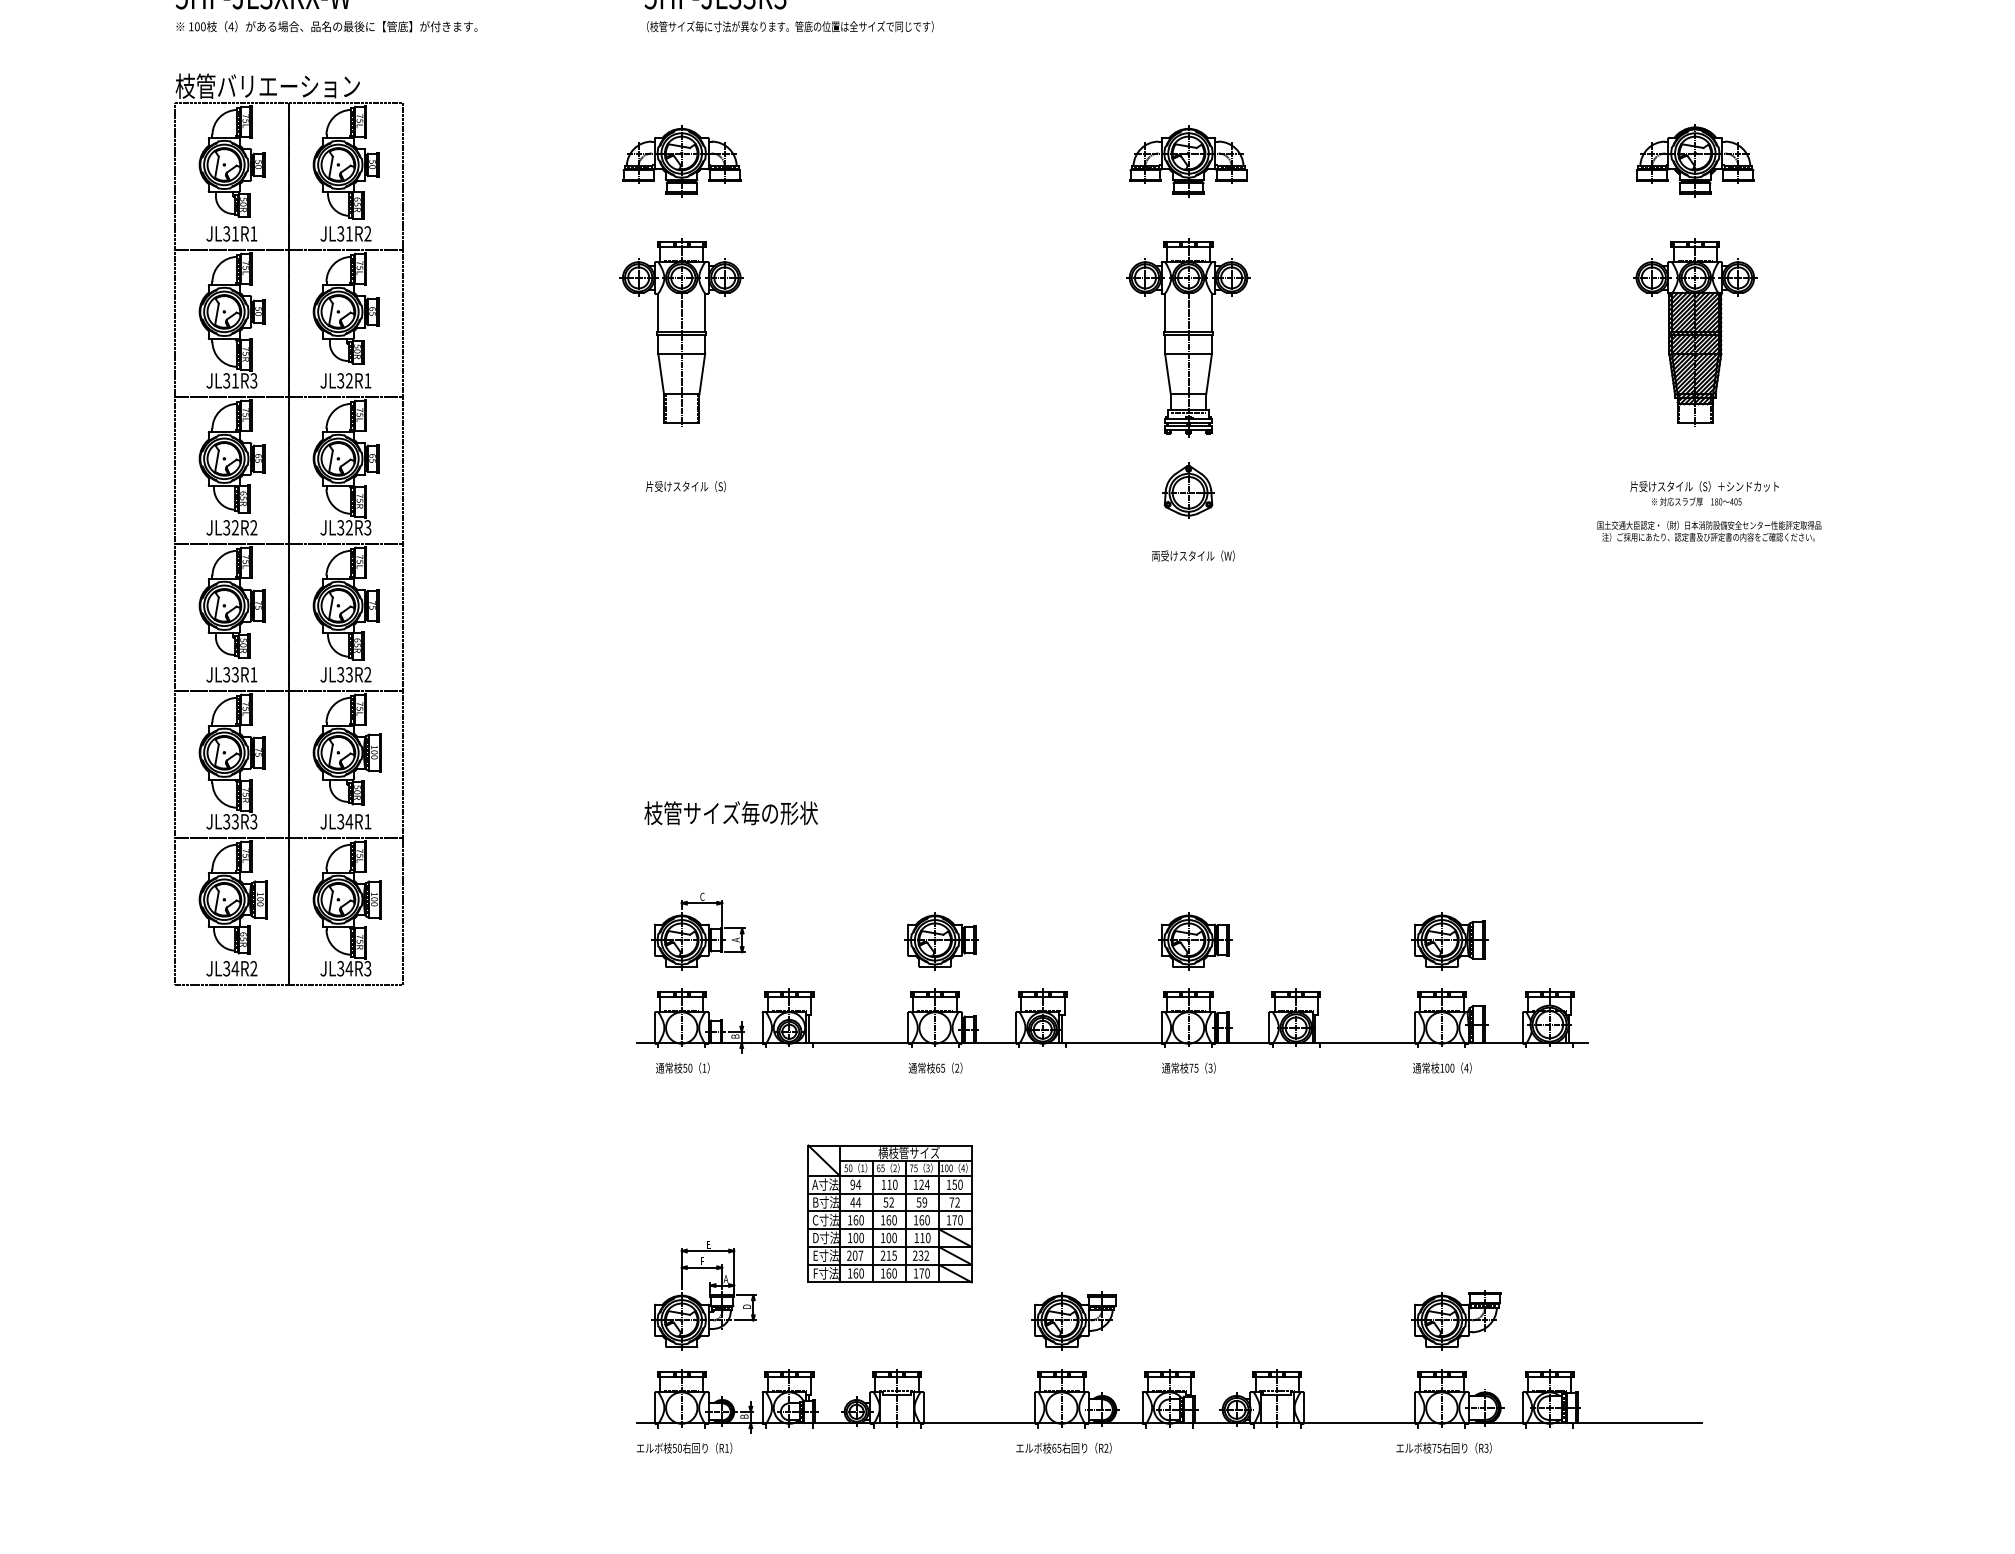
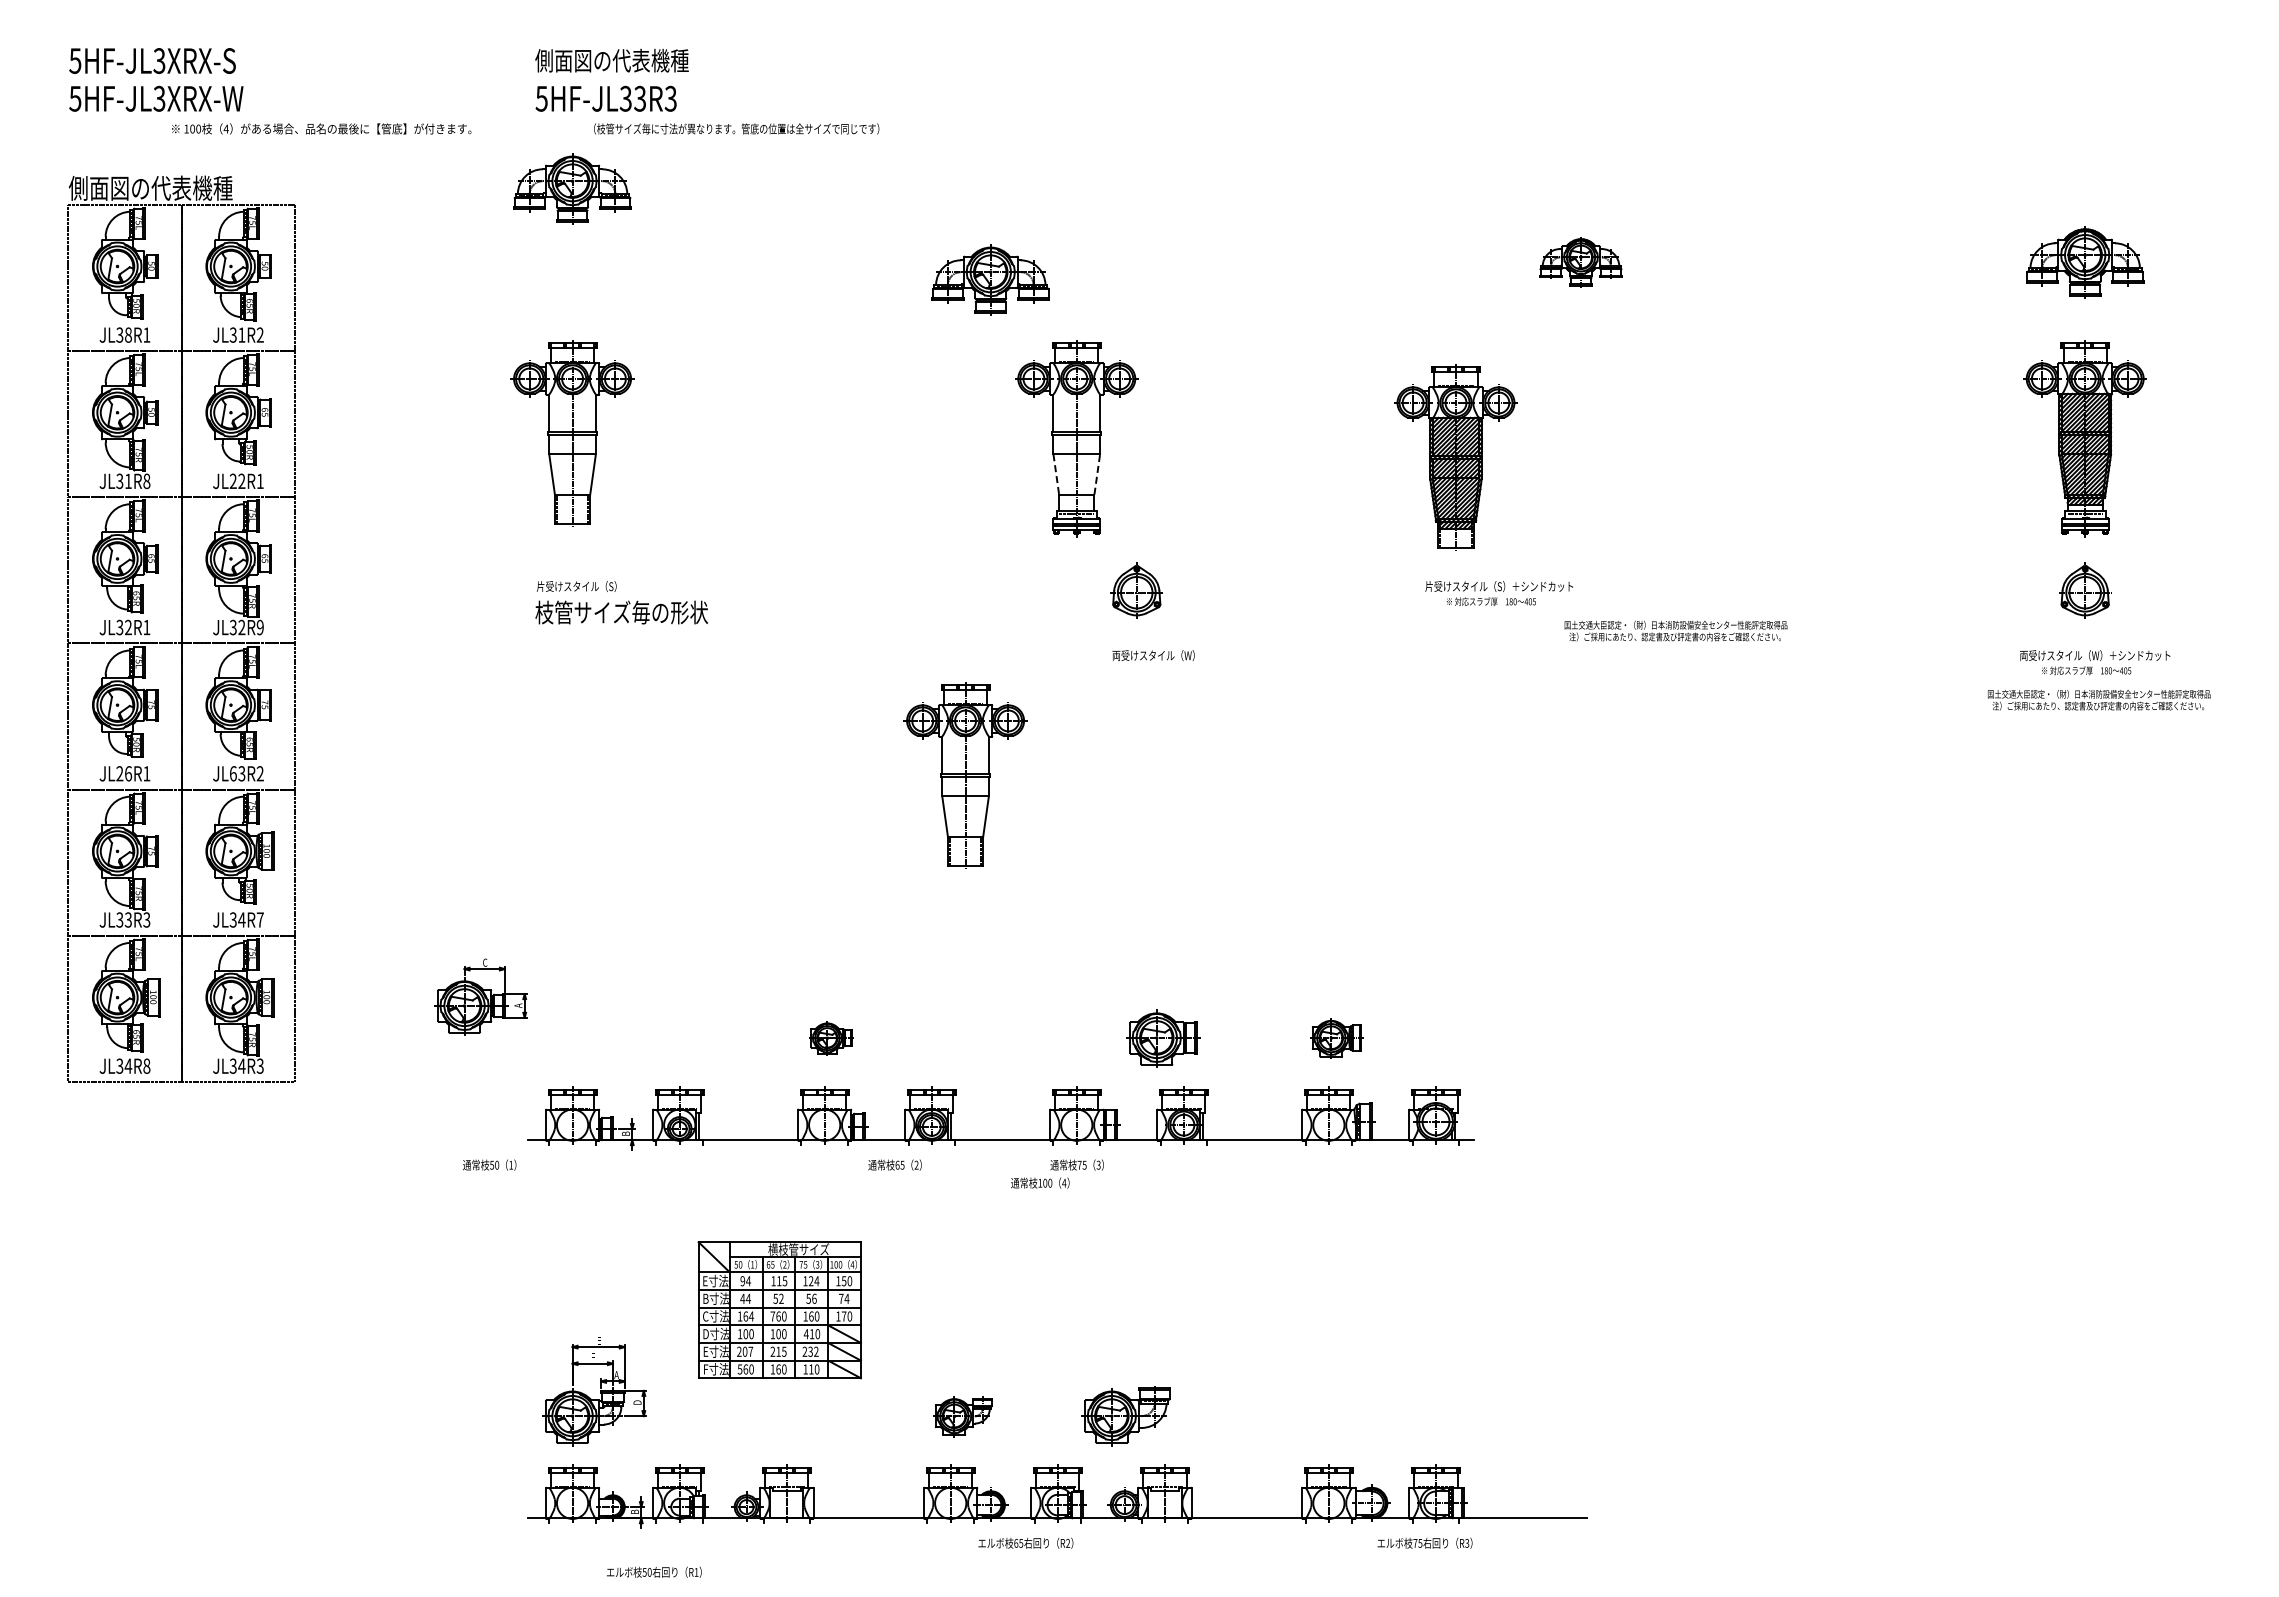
text: (326, 26) -> (321, 128), moved
text: (790, 26) -> (736, 128), moved
text: (267, 85) -> (160, 187), 枝管バリエーション -> 側面図の代表機種
part: (681, 160) -> (572, 188), moved
part: (1188, 160) -> (990, 279), moved
part: (1694, 160) -> (1580, 262), size x0.7
text: (235, 233) -> (128, 334), JL31R1 -> JL38R1
part: (1694, 332) -> (1455, 457), moved
line: (1168, 373) -> (1056, 474), solid -> dashed
line: (1209, 373) -> (1097, 474), solid -> dashed
text: (253, 380) -> (146, 480), JL31R3 -> JL31R8
text: (339, 381) -> (232, 481), JL32R1 -> JL22R1
part: (1188, 490) -> (1136, 590), moved
text: (1704, 493) -> (1499, 593), moved
text: (253, 527) -> (146, 627), JL32R2 -> JL32R1
text: (367, 527) -> (259, 627), JL32R3 -> JL32R9
text: (1708, 530) -> (1675, 630), moved
text: (1193, 555) -> (1153, 655), moved
text: (231, 674) -> (124, 773), JL33R1 -> JL26R1
text: (339, 674) -> (232, 773), JL33R2 -> JL63R2
part: (1076, 676) -> (965, 775), added
text: (730, 813) -> (621, 612), moved
text: (367, 821) -> (259, 919), JL34R1 -> JL34R7
part: (697, 930) -> (480, 996), moved
part: (941, 940) -> (831, 1038), size x0.6
part: (1195, 940) -> (1163, 1038), moved
part: (1449, 940) -> (1336, 1038), size x0.7
text: (253, 967) -> (146, 1065), JL34R2 -> JL34R8
text: (682, 1067) -> (489, 1164), moved
text: (934, 1067) -> (894, 1164), moved
text: (1442, 1067) -> (1040, 1182), moved
text: (825, 1184) -> (715, 1280), A寸法 -> E寸法
text: (894, 1185) -> (784, 1281), 110 -> 115
text: (924, 1202) -> (814, 1298), 59 -> 56
text: (957, 1202) -> (846, 1298), 72 -> 74
text: (861, 1220) -> (751, 1316), 160 -> 164
text: (882, 1220) -> (772, 1316), 160 -> 760
text: (915, 1238) -> (805, 1334), 110 -> 410
text: (849, 1273) -> (739, 1369), 160 -> 560
text: (921, 1273) -> (811, 1369), 170 -> 110
part: (1073, 1320) -> (962, 1416), size x0.7
part: (1455, 1320) -> (1125, 1416), moved
text: (684, 1447) -> (654, 1571), moved
text: (1063, 1447) -> (1025, 1542), moved
text: (1443, 1447) -> (1424, 1542), moved

